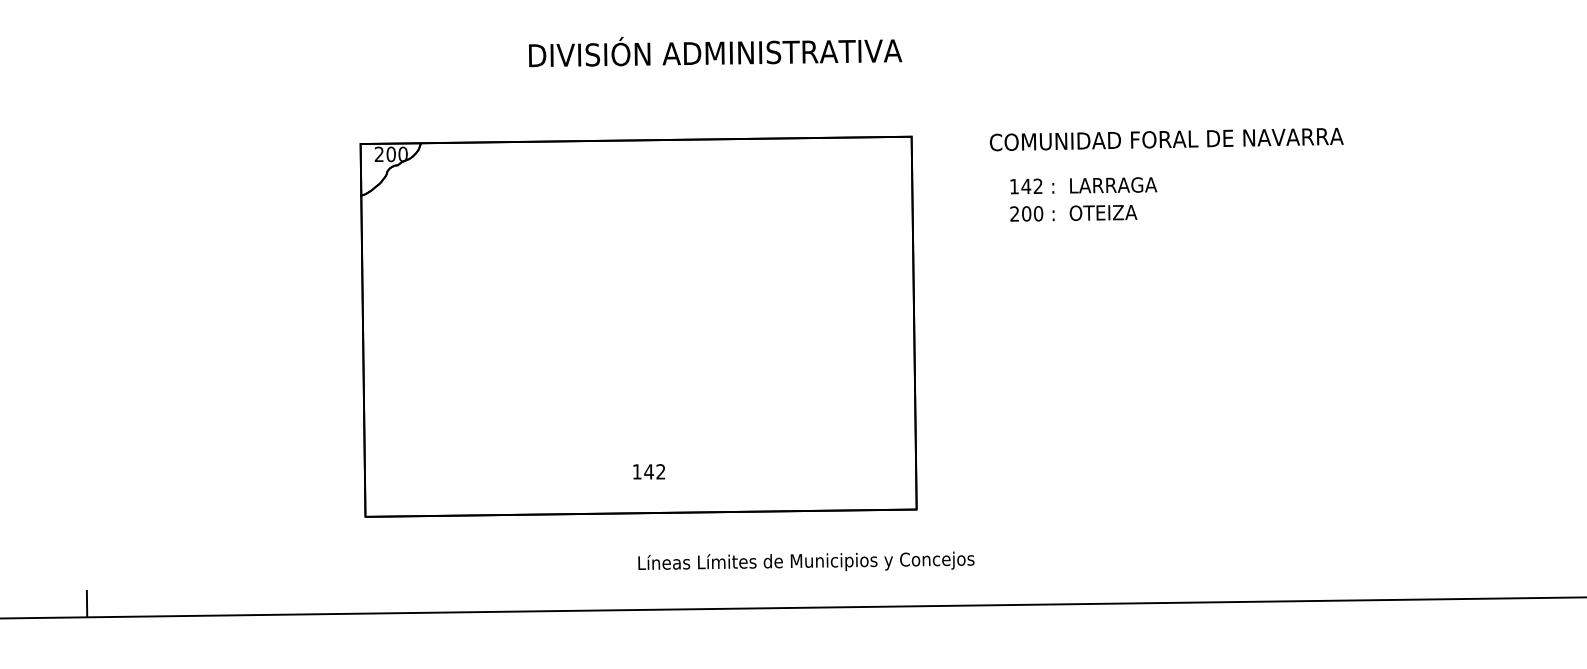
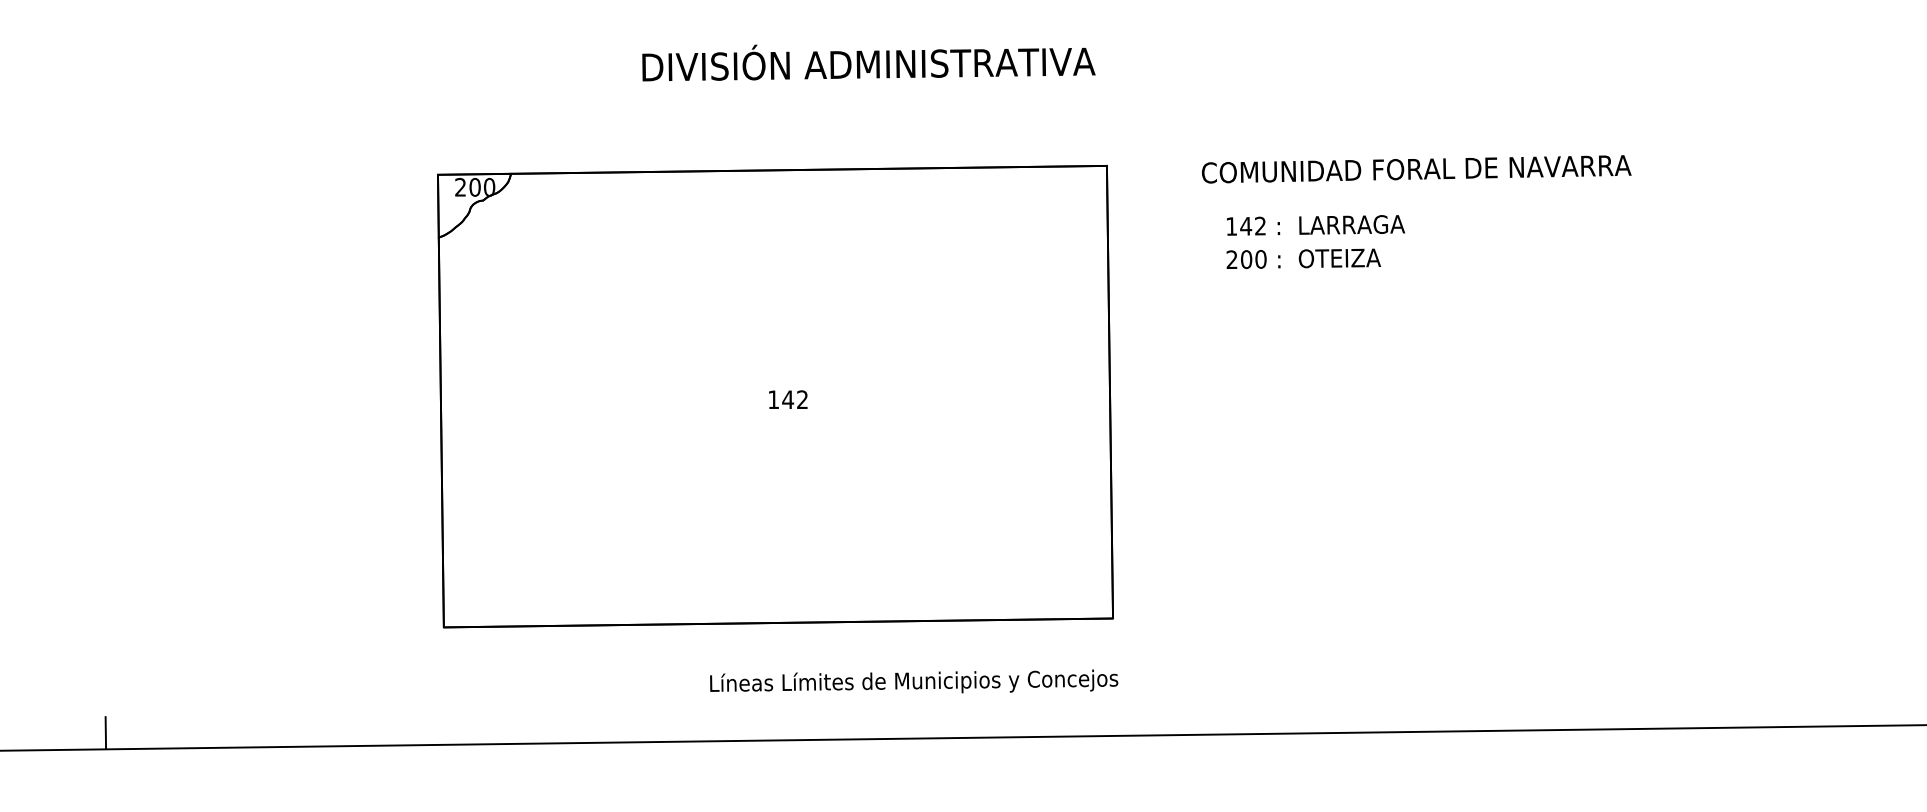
text: (649, 471) -> (788, 399), moved
text: (806, 561) -> (914, 681), moved

